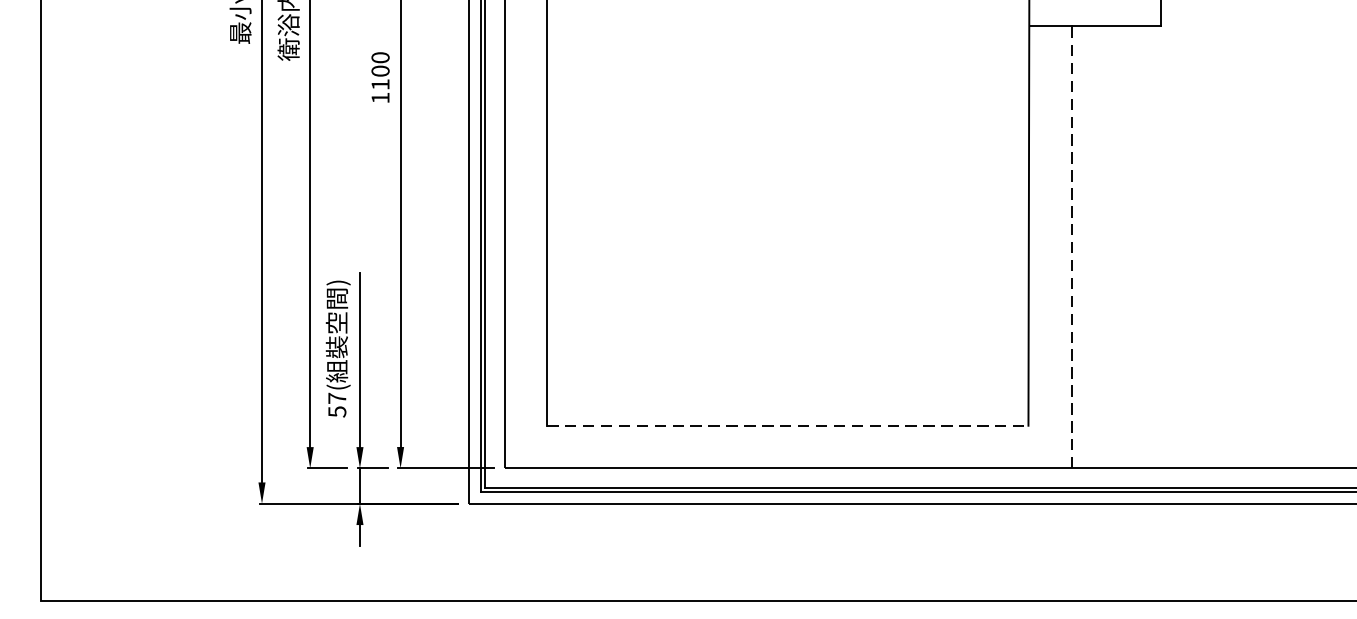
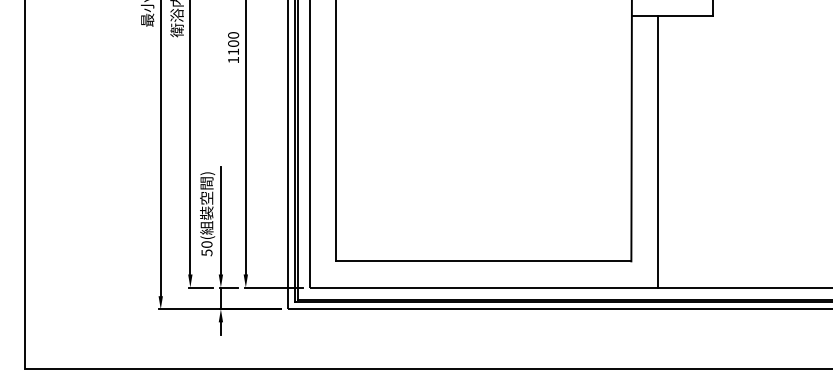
line: (1072, 246) -> (658, 151), dashed -> solid
text: (336, 398) -> (206, 244), 57( -> 50(
line: (787, 425) -> (483, 261), dashed -> solid

